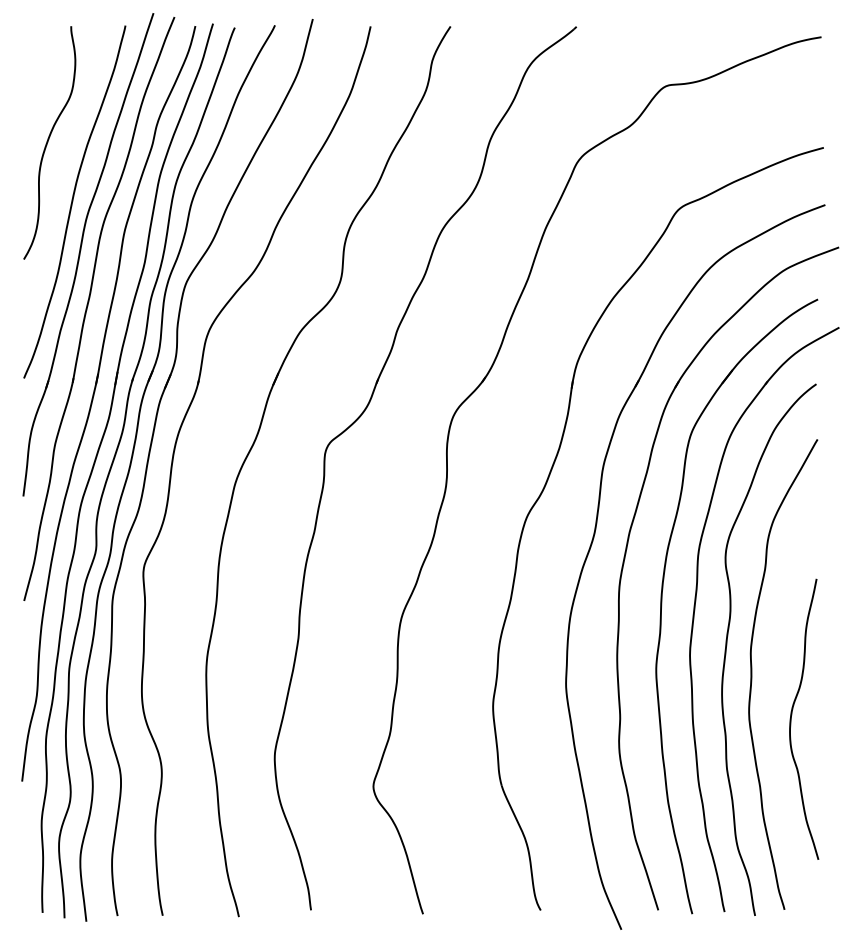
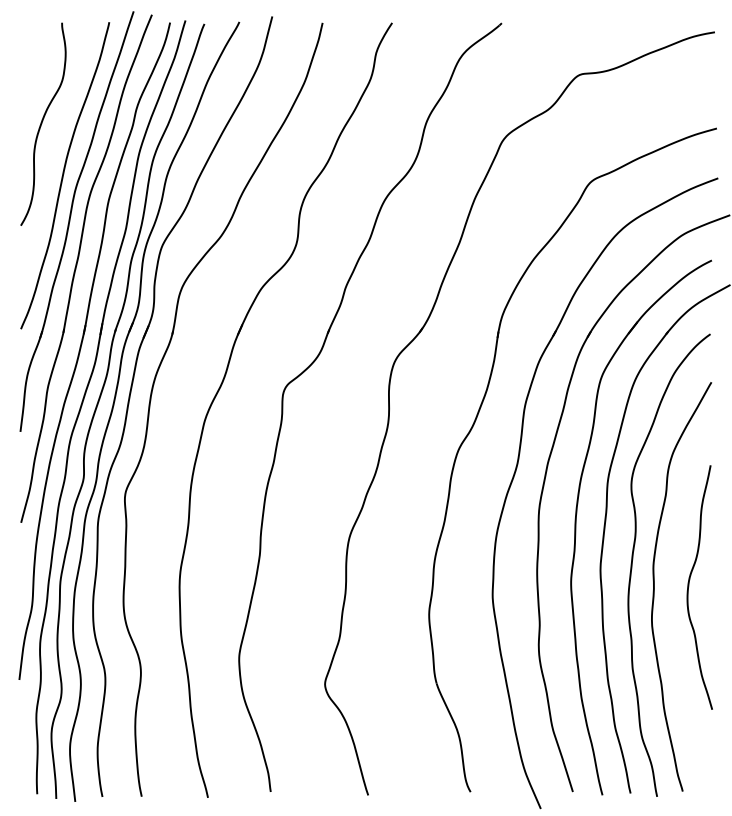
curve: (792, 715) -> (689, 584), moved

